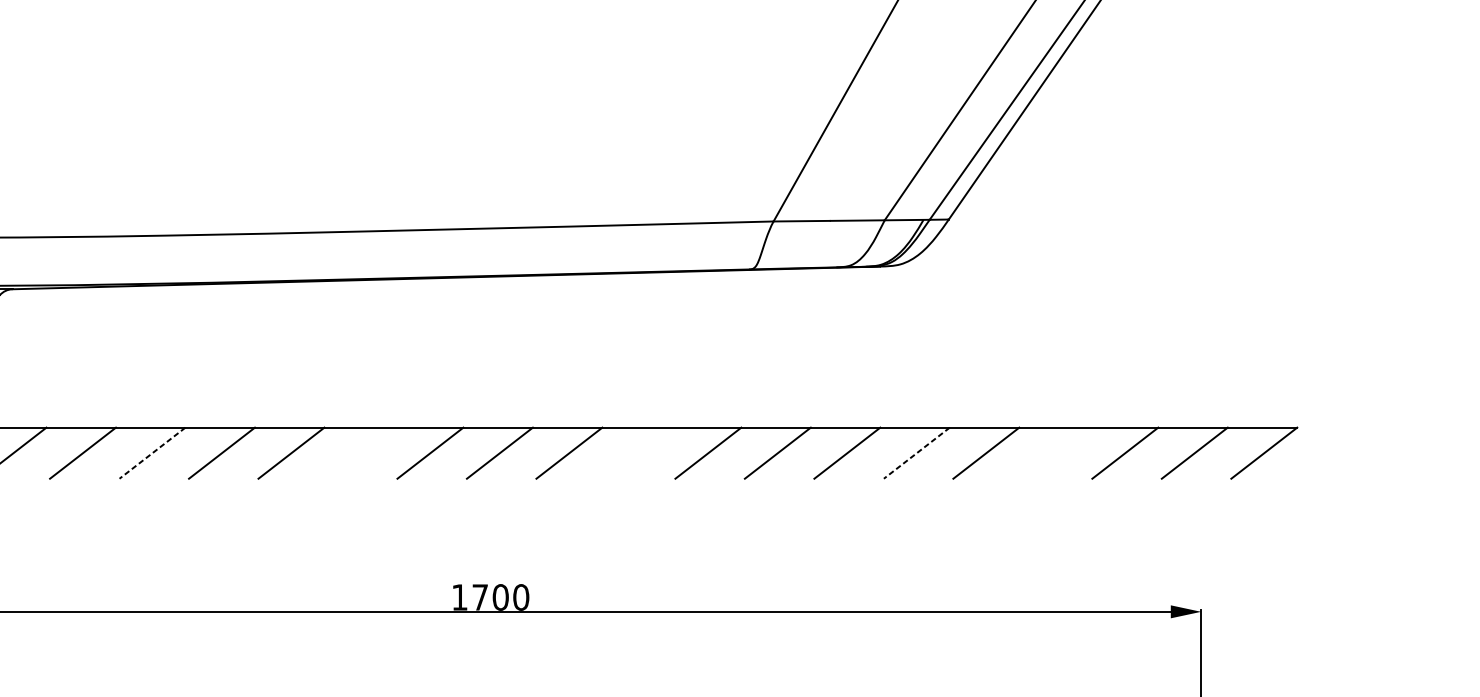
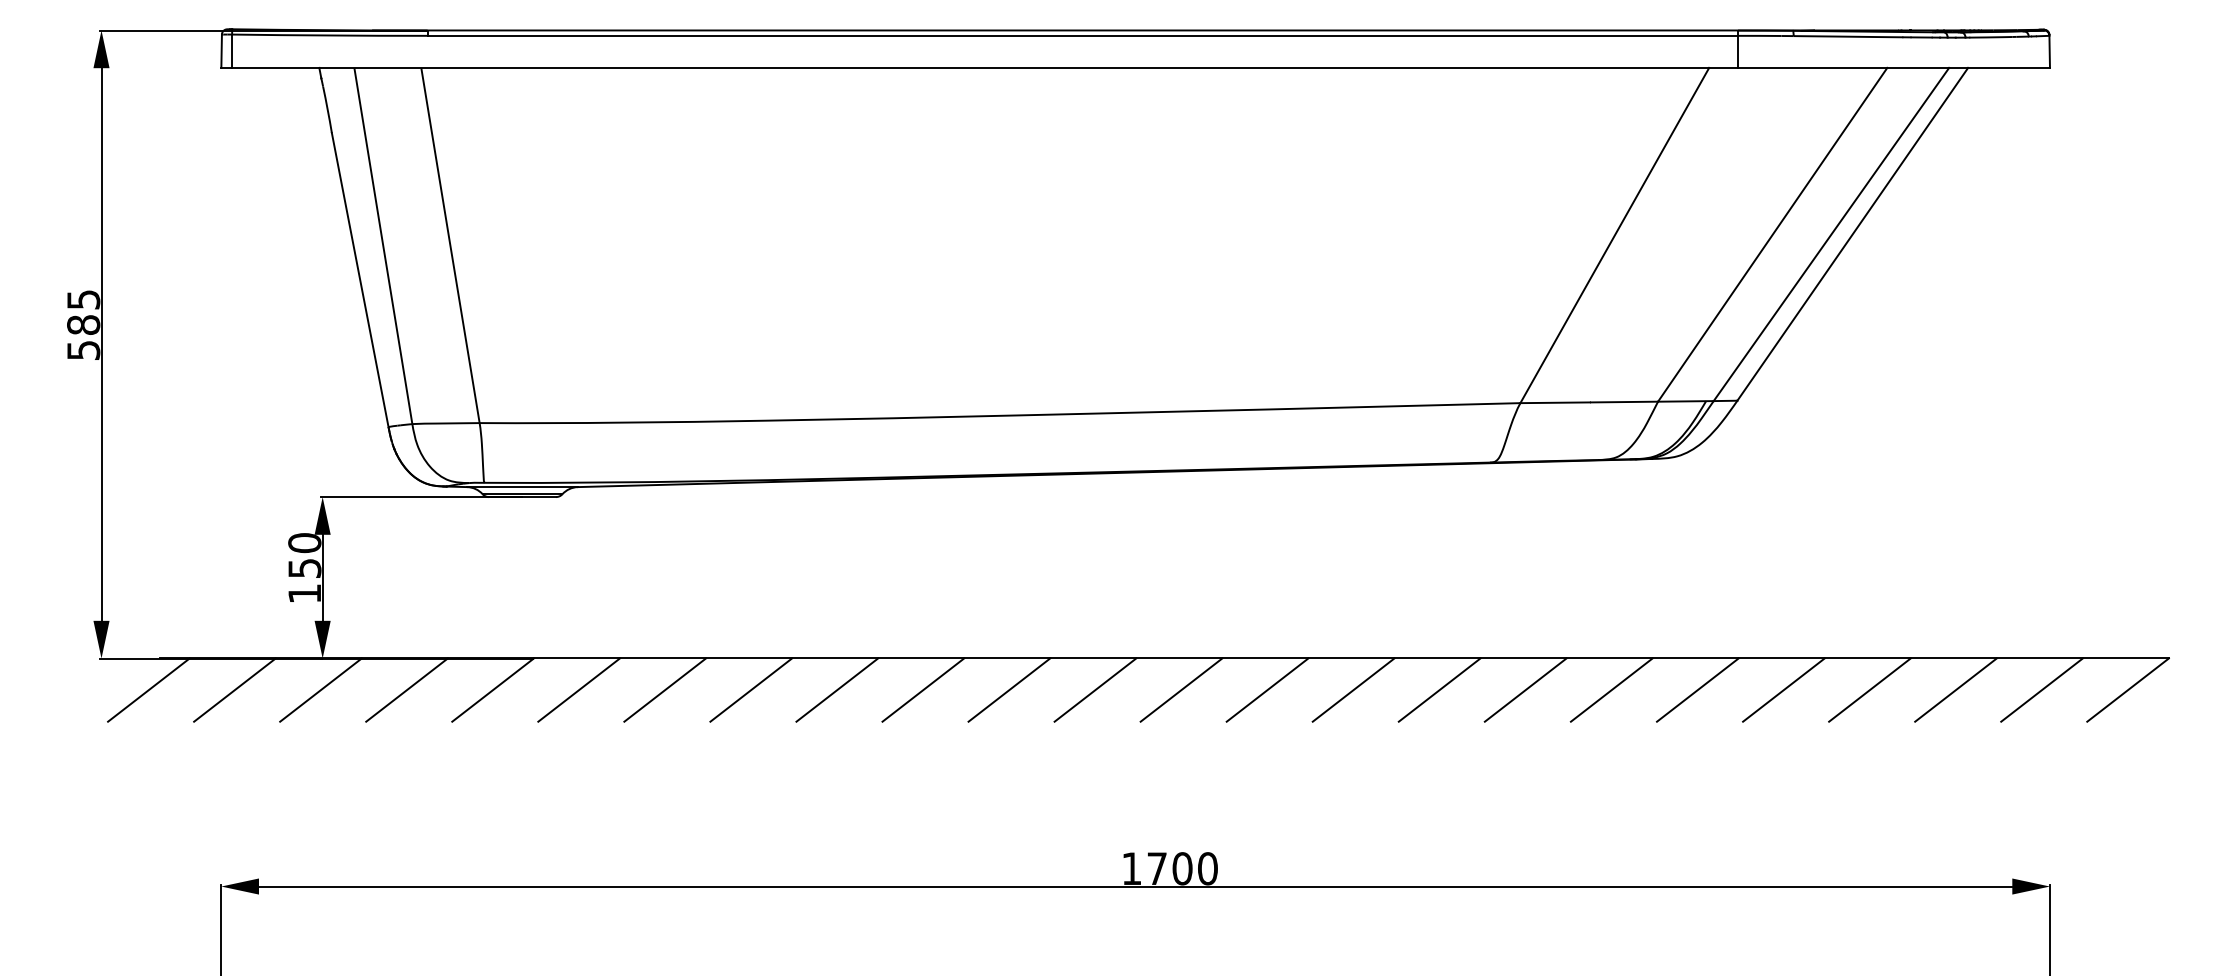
line: (361, 452) -> (1009, 689), added
line: (638, 452) -> (1353, 689), added
line: (1055, 452) -> (1869, 689), added
line: (152, 453) -> (751, 690), dashed -> solid
line: (916, 453) -> (1697, 690), dashed -> solid

